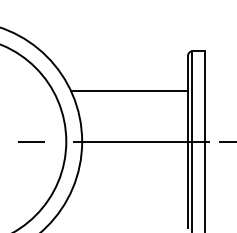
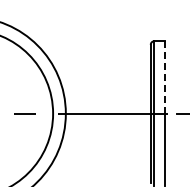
line: (129, 91) -> (103, 73), removed
line: (205, 96) -> (164, 77), solid -> dashed

